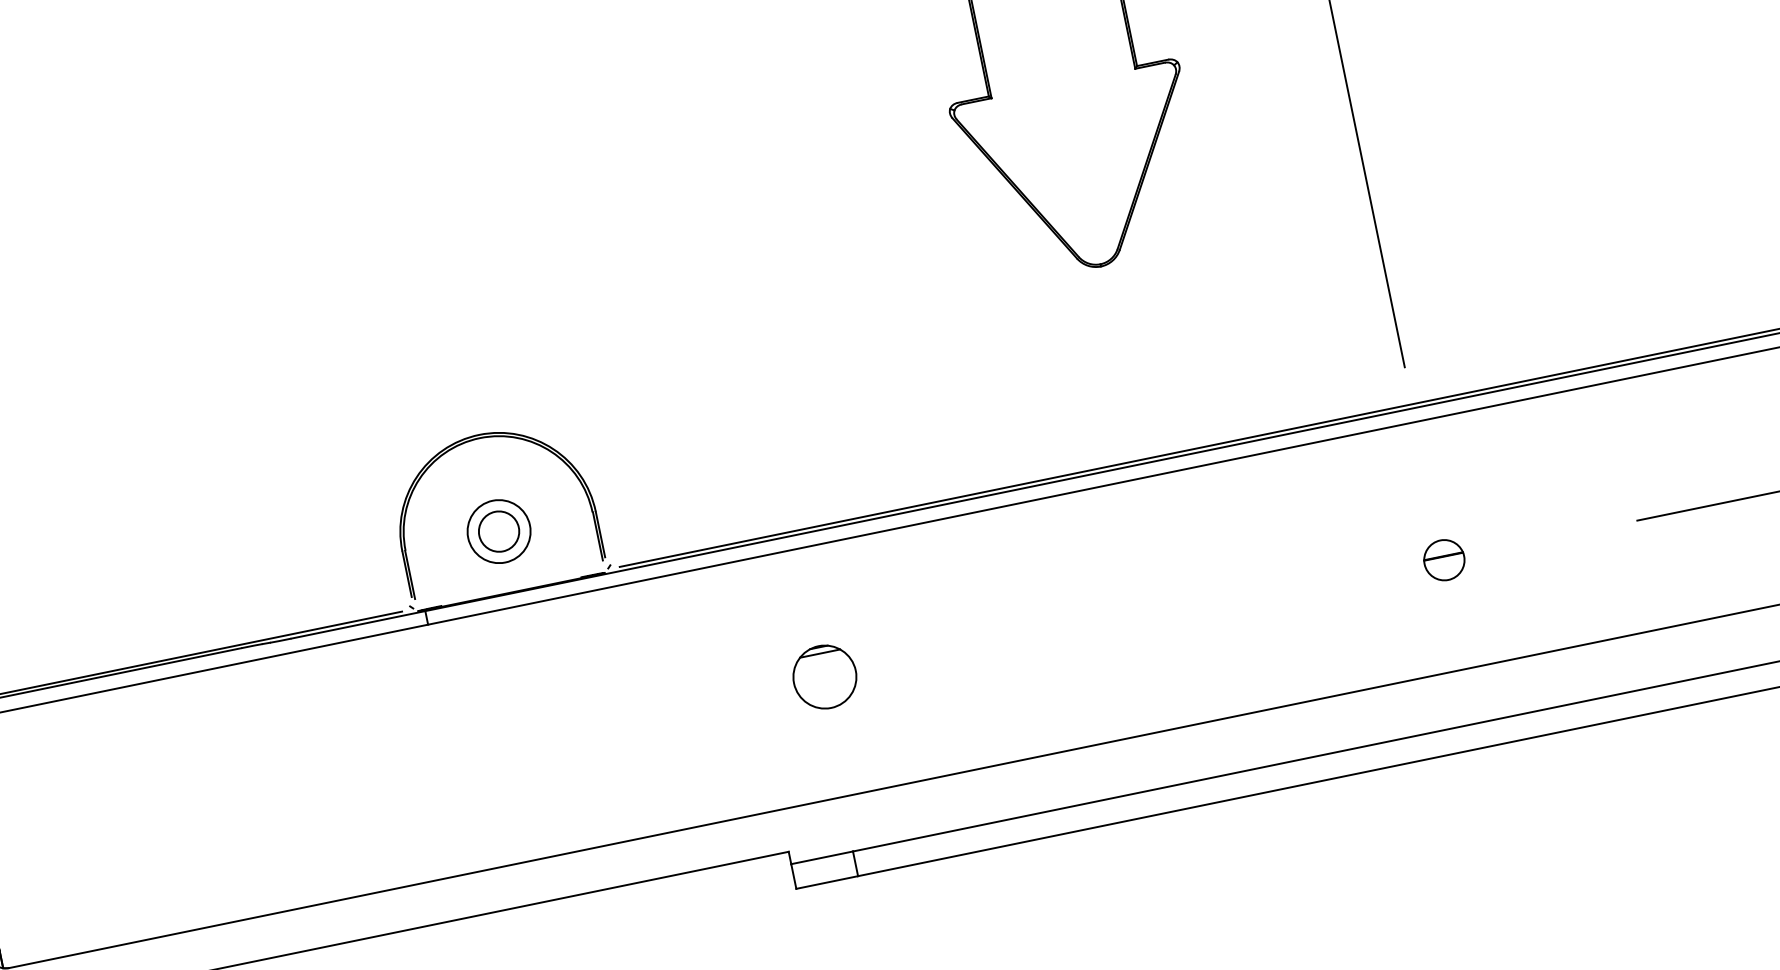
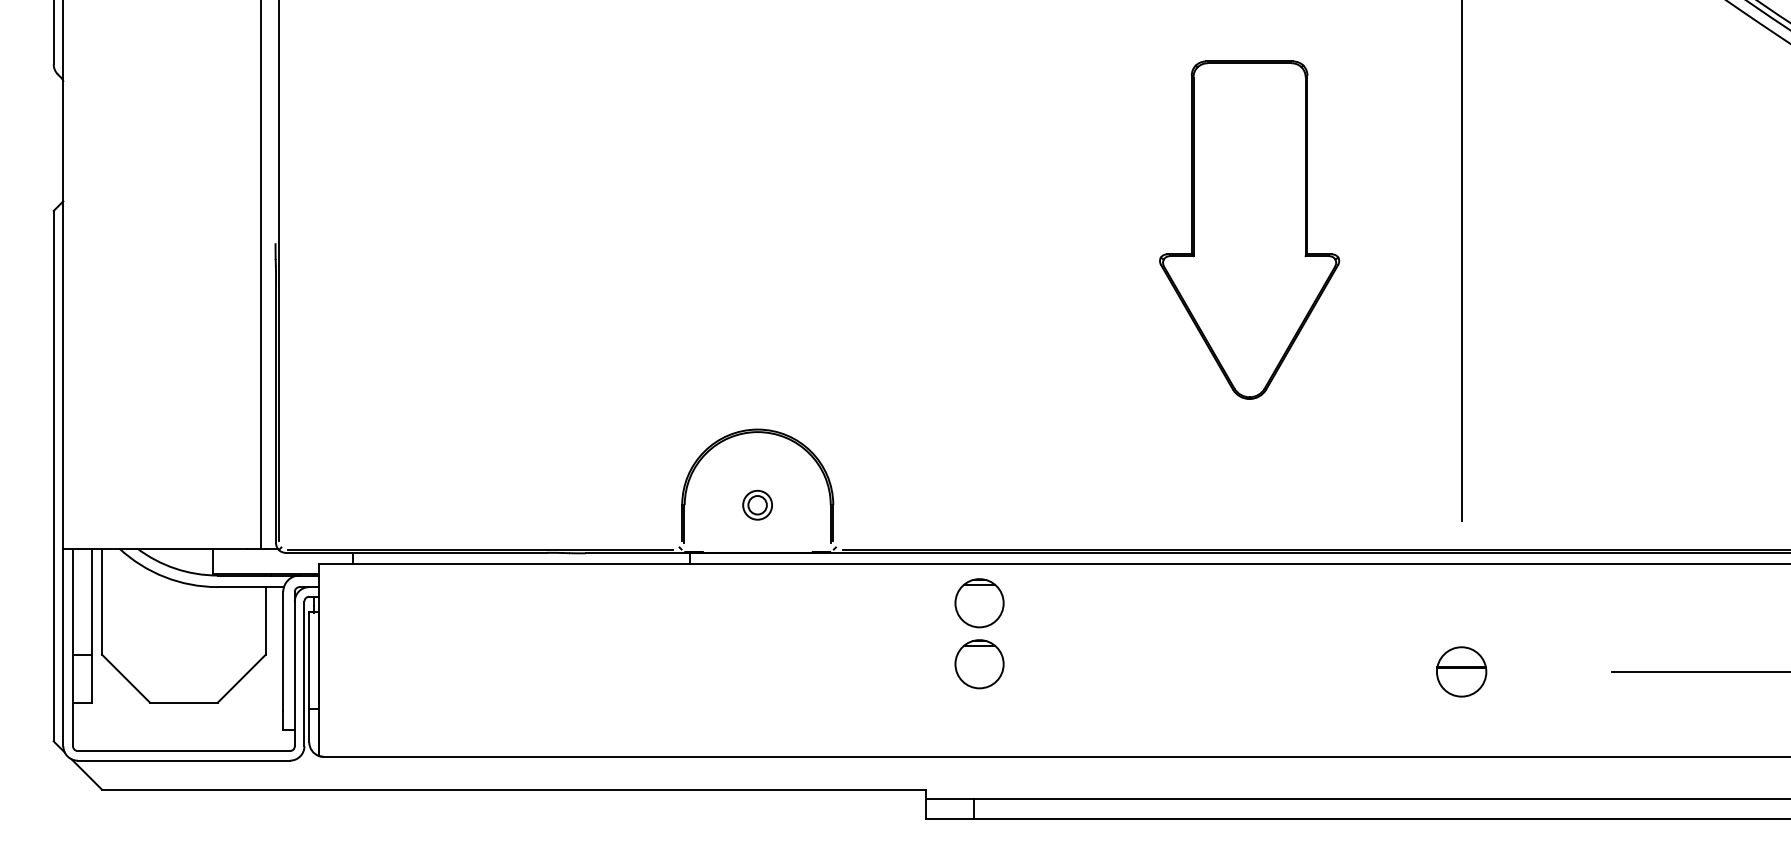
part: (498, 532) -> (757, 505), size x0.6
part: (1443, 559) -> (1461, 671), size x1.6
part: (808, 599) -> (979, 603), added

